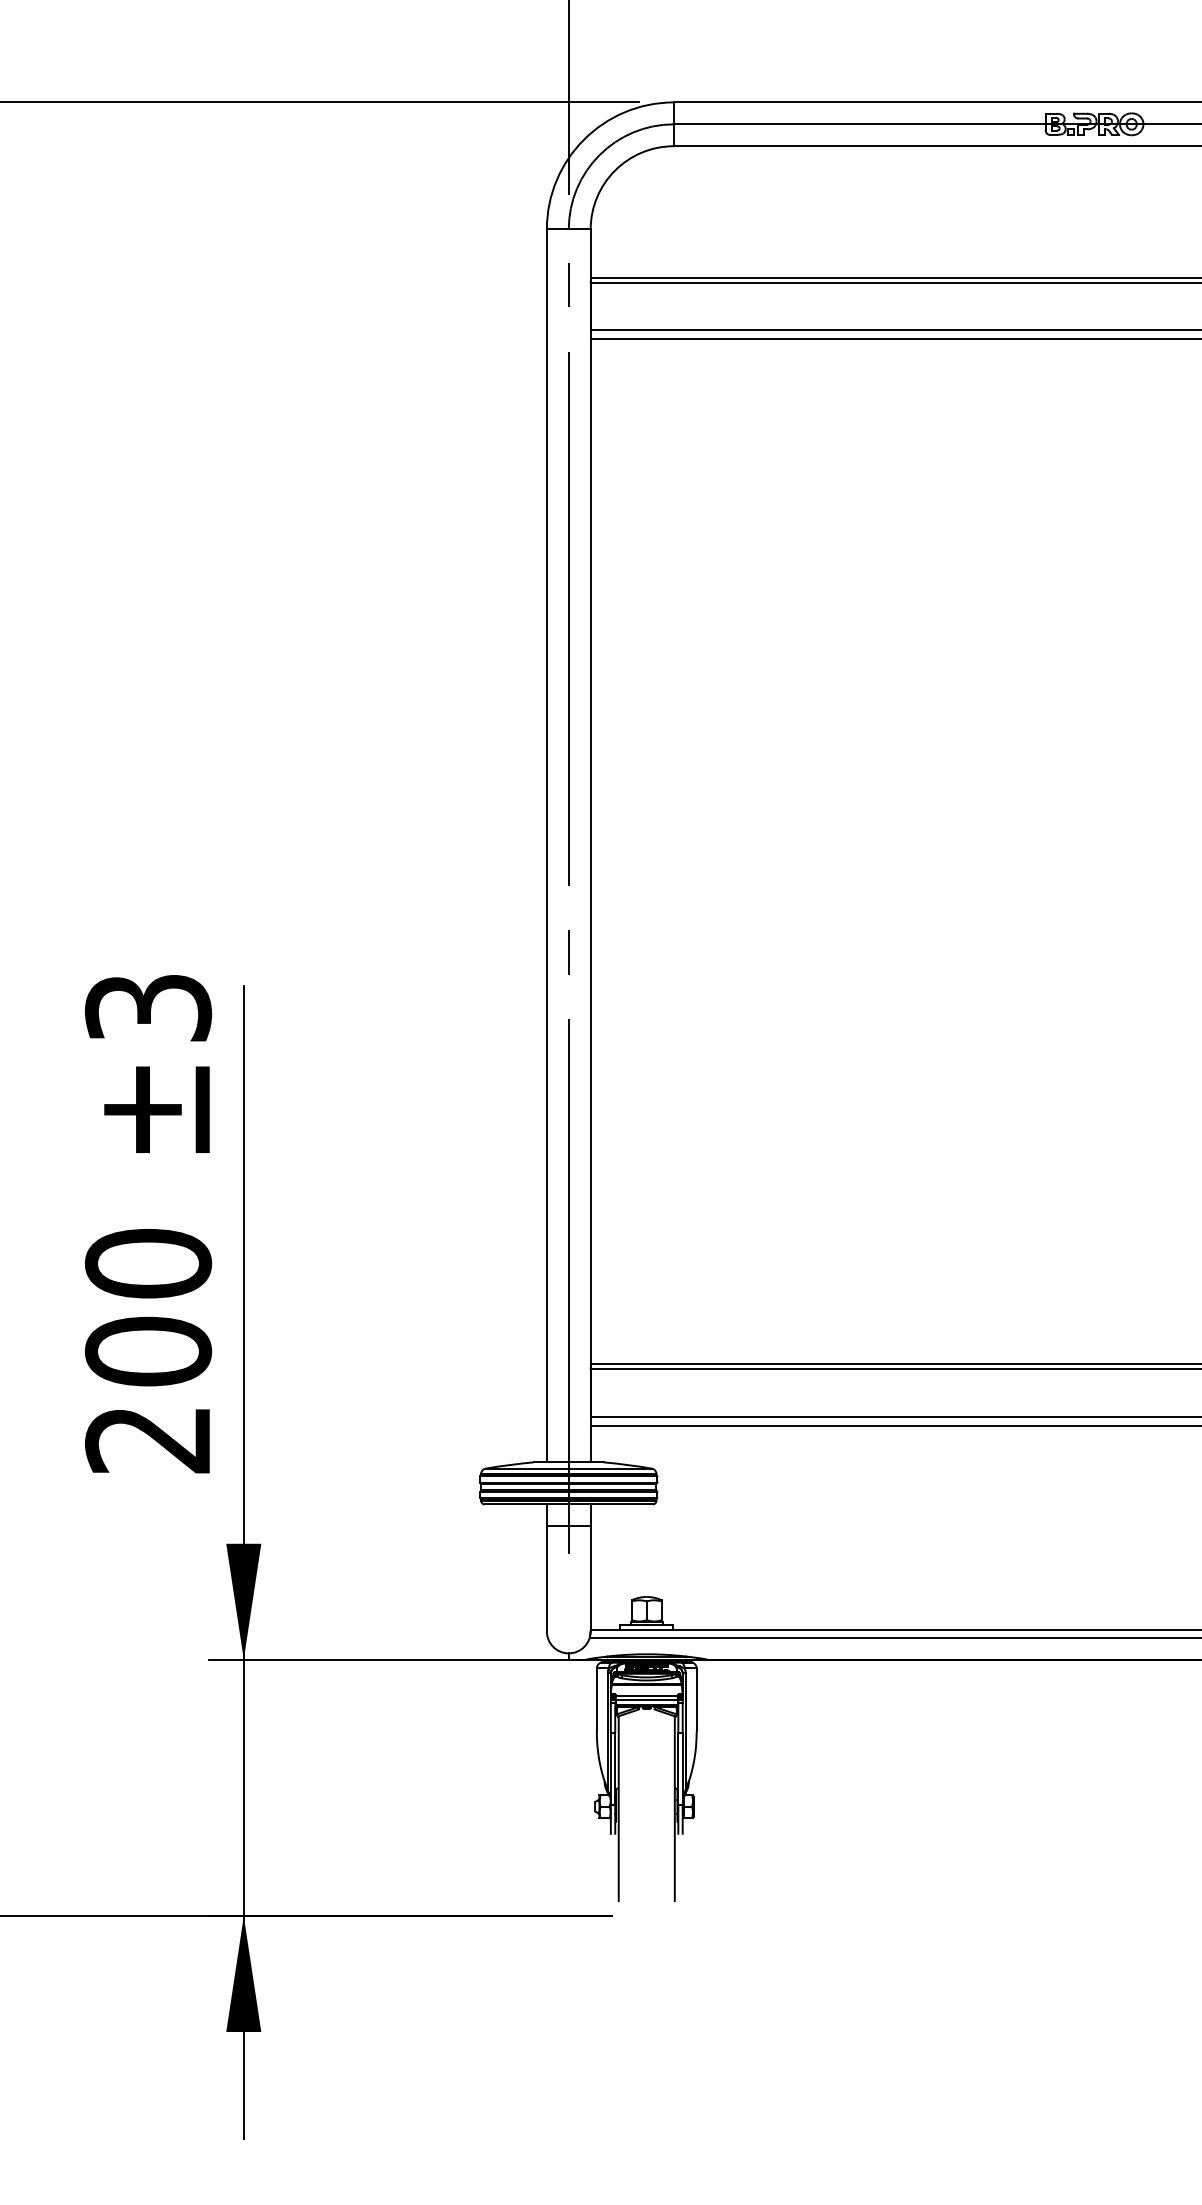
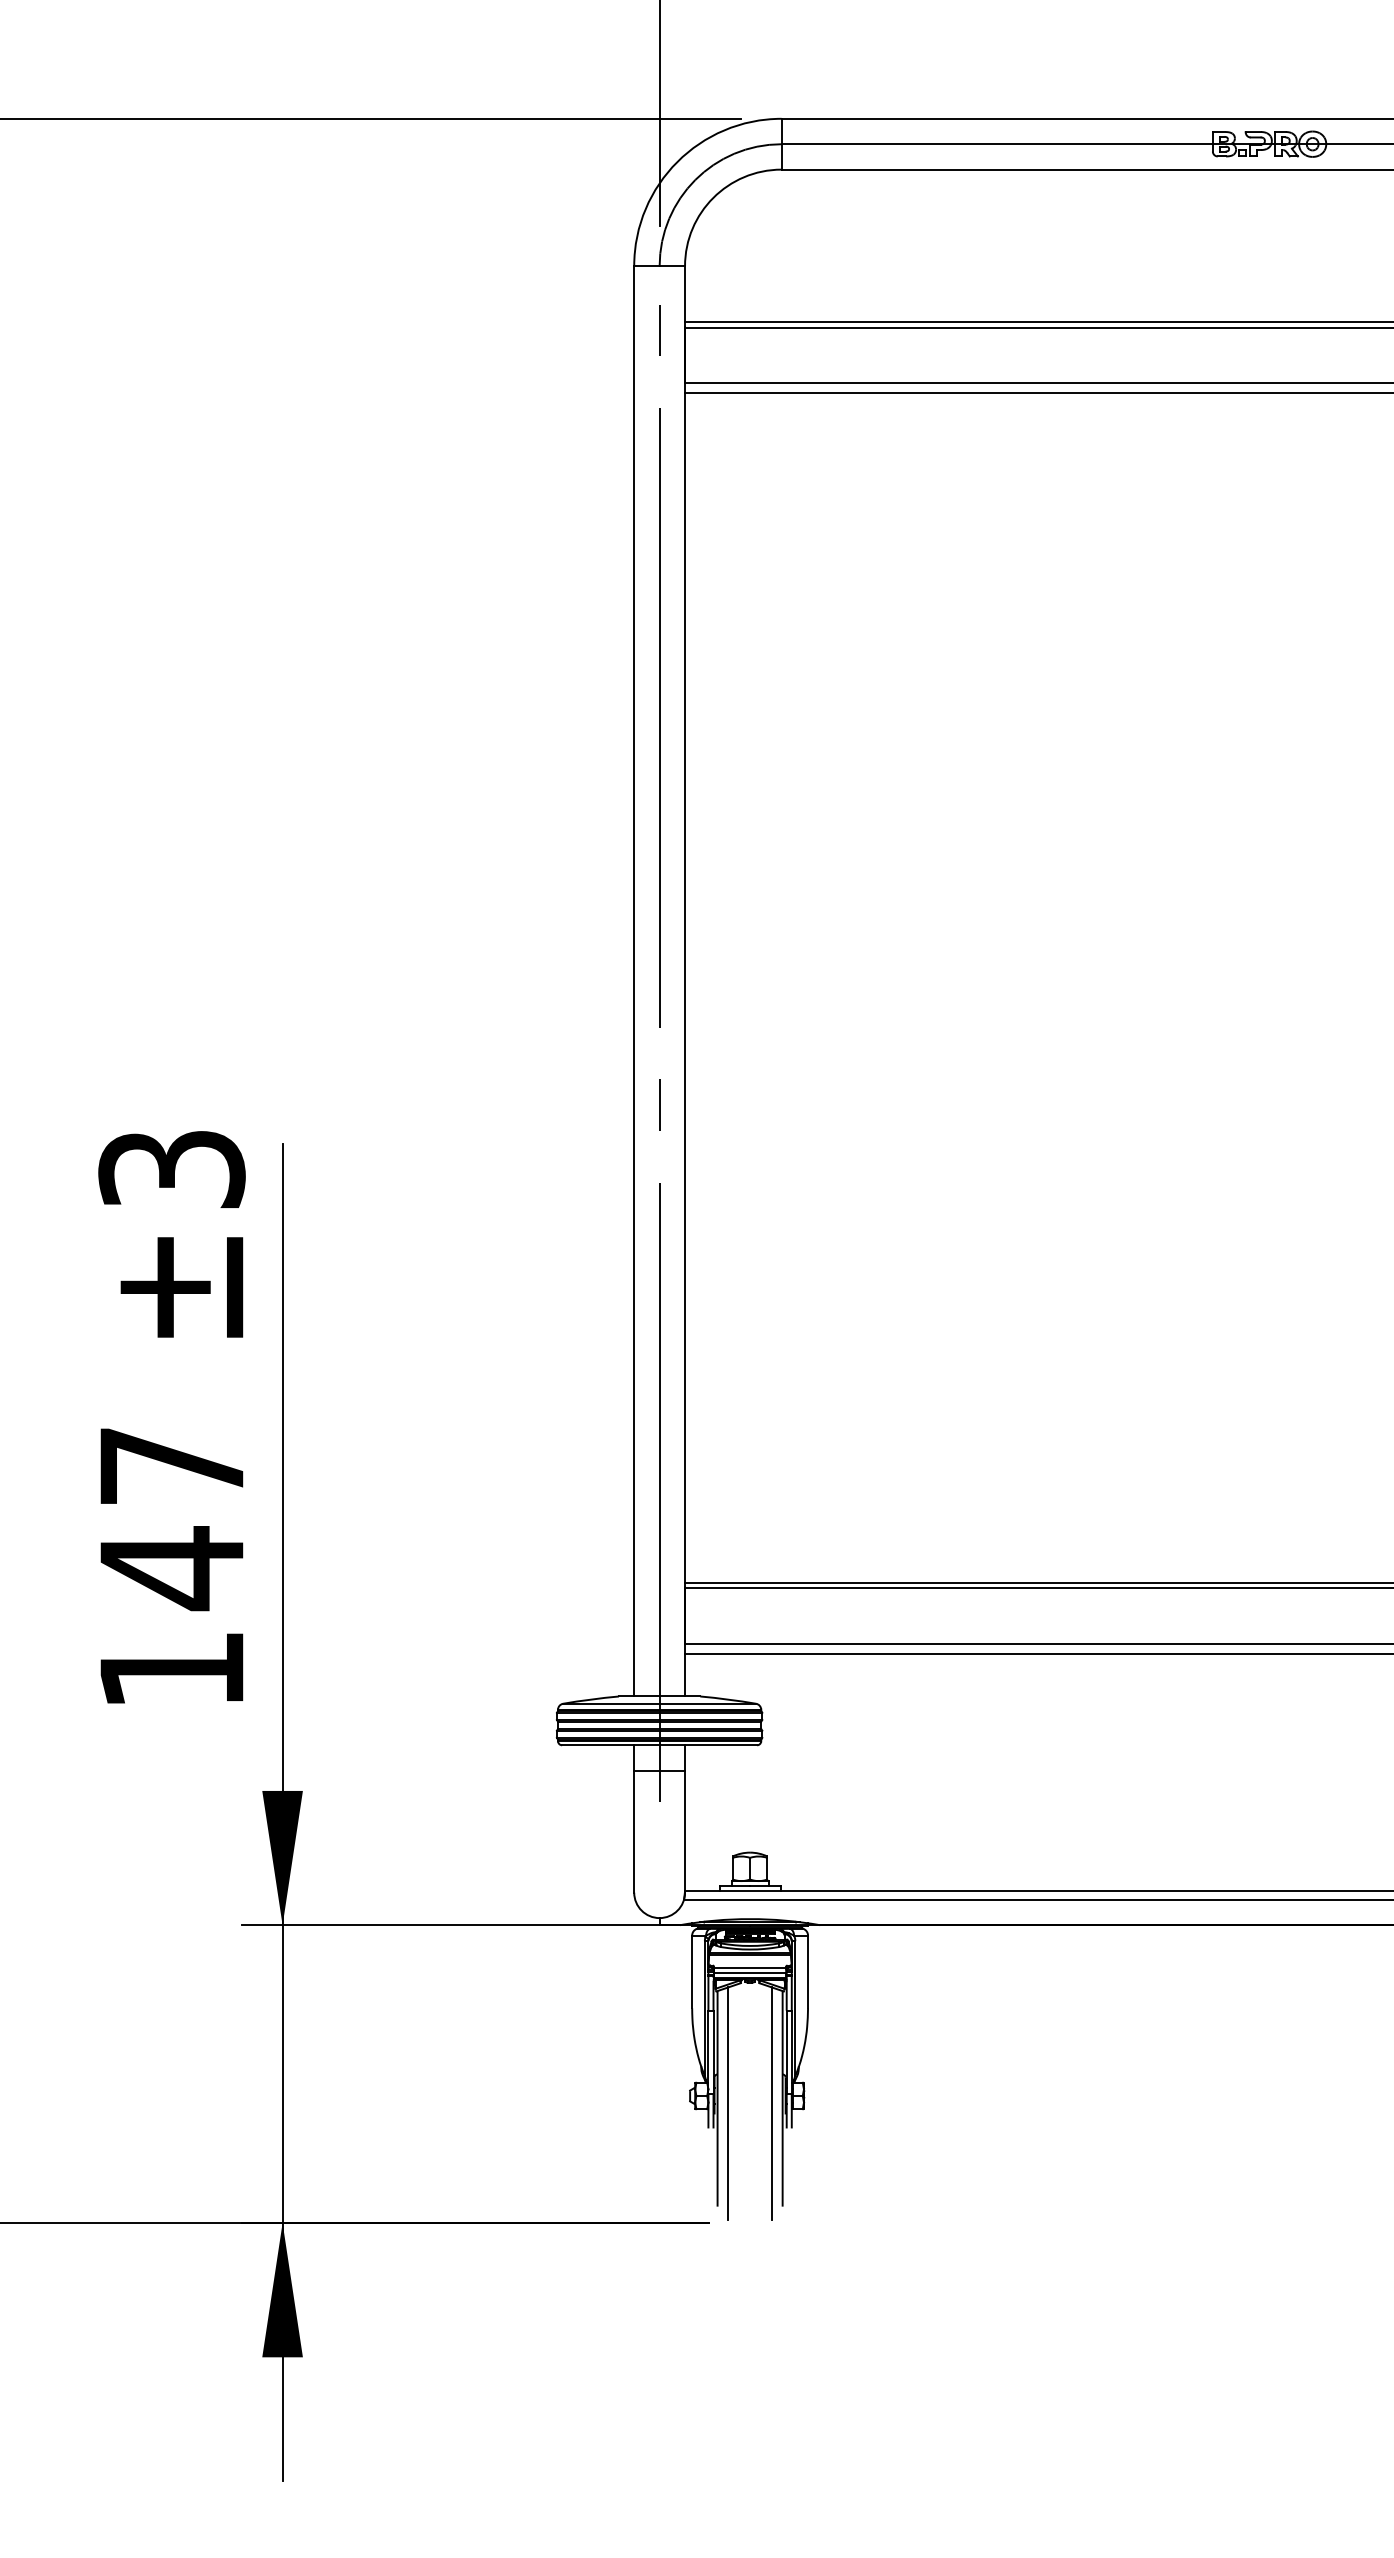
text: (148, 1351) -> (171, 1567), 200 -> 147
line: (628, 1813) -> (728, 2103), added
line: (665, 1813) -> (771, 2103), added

